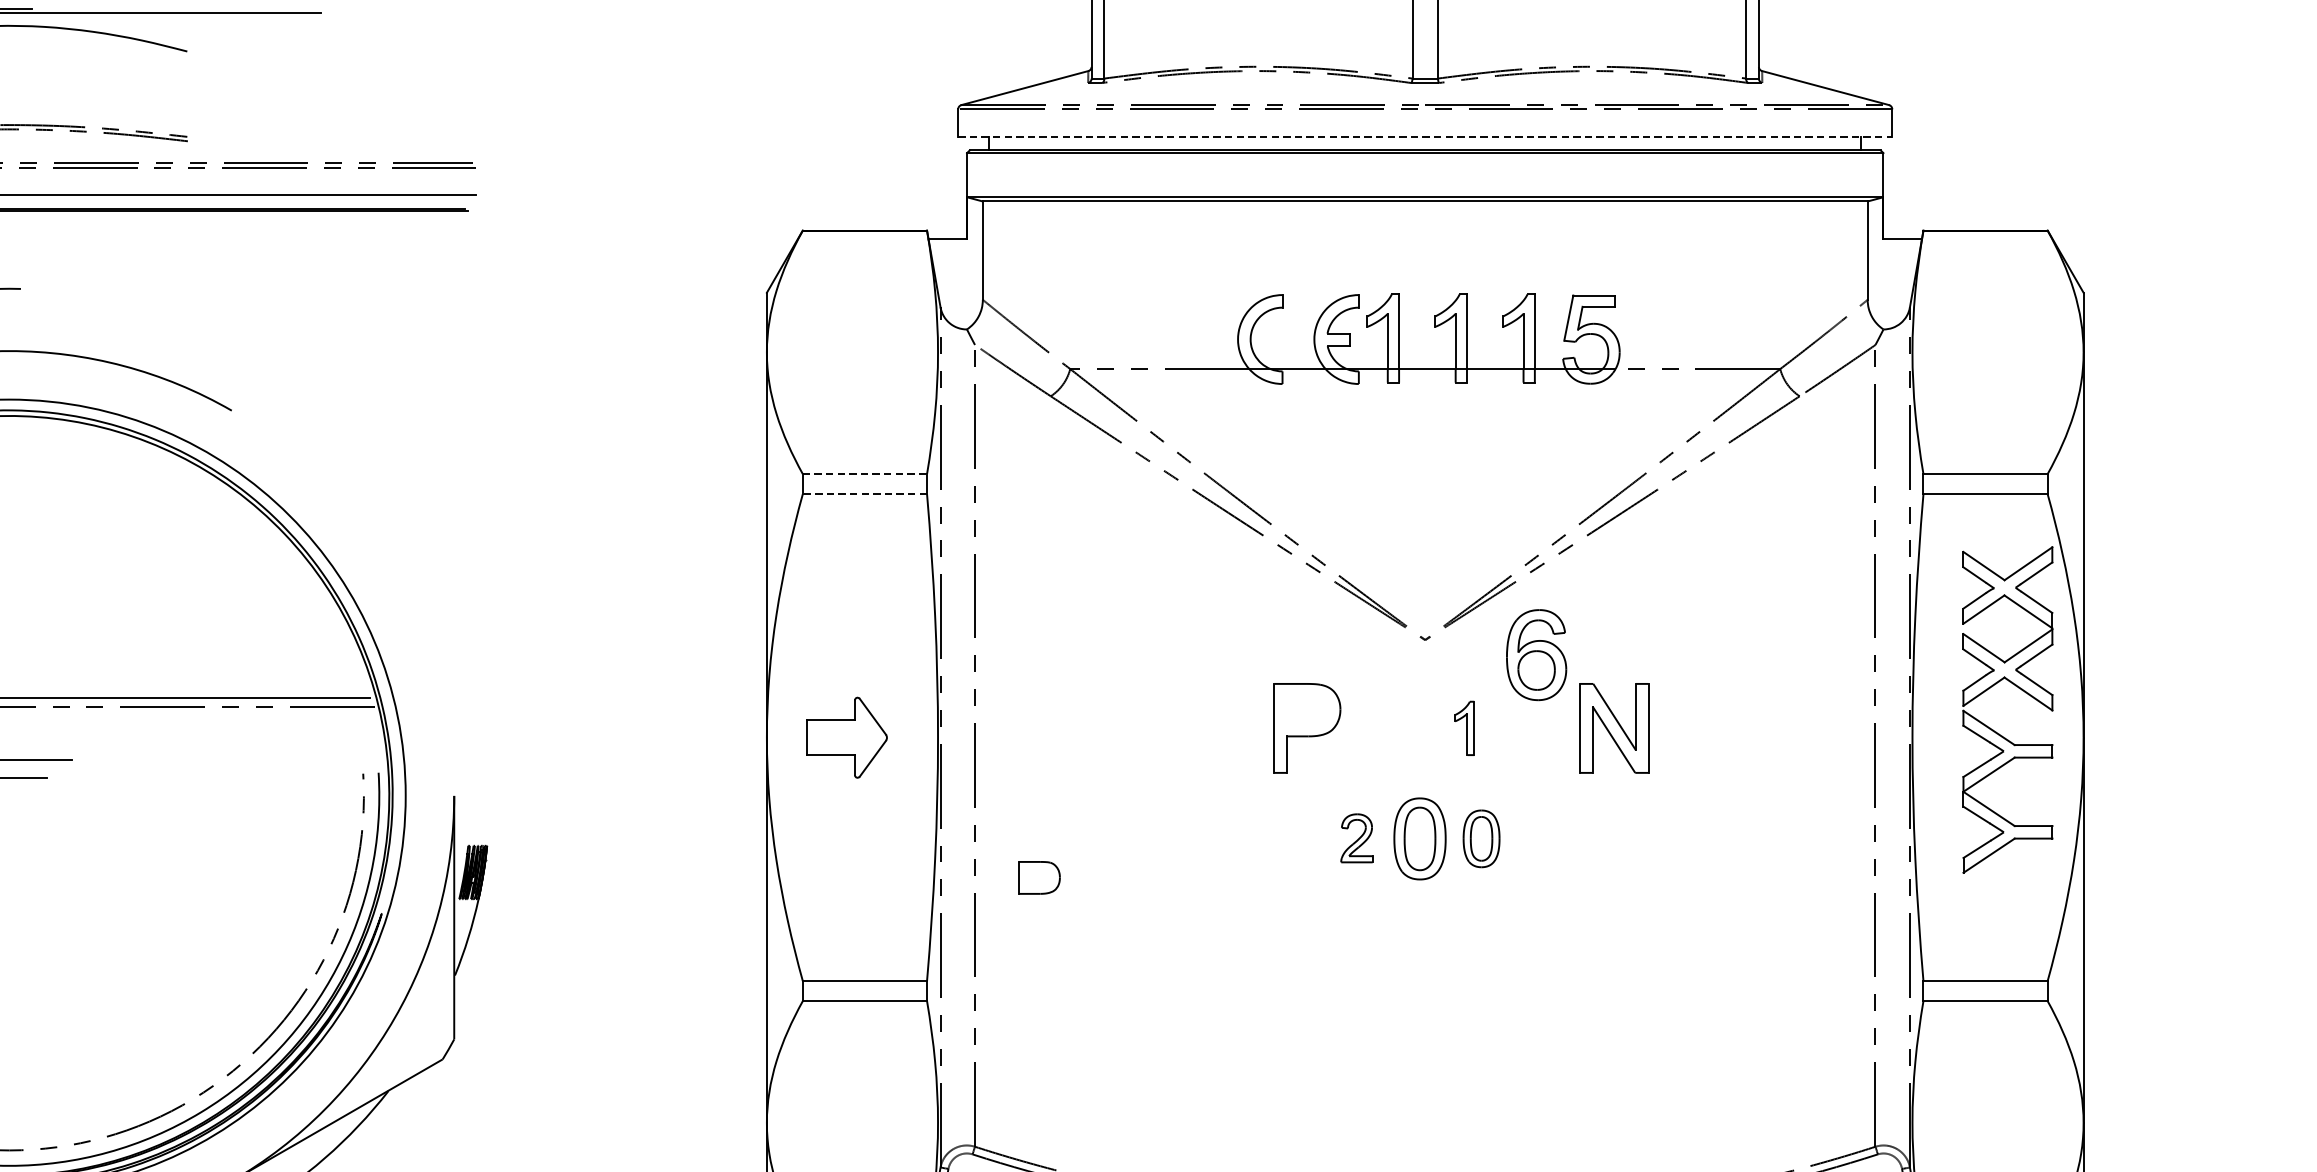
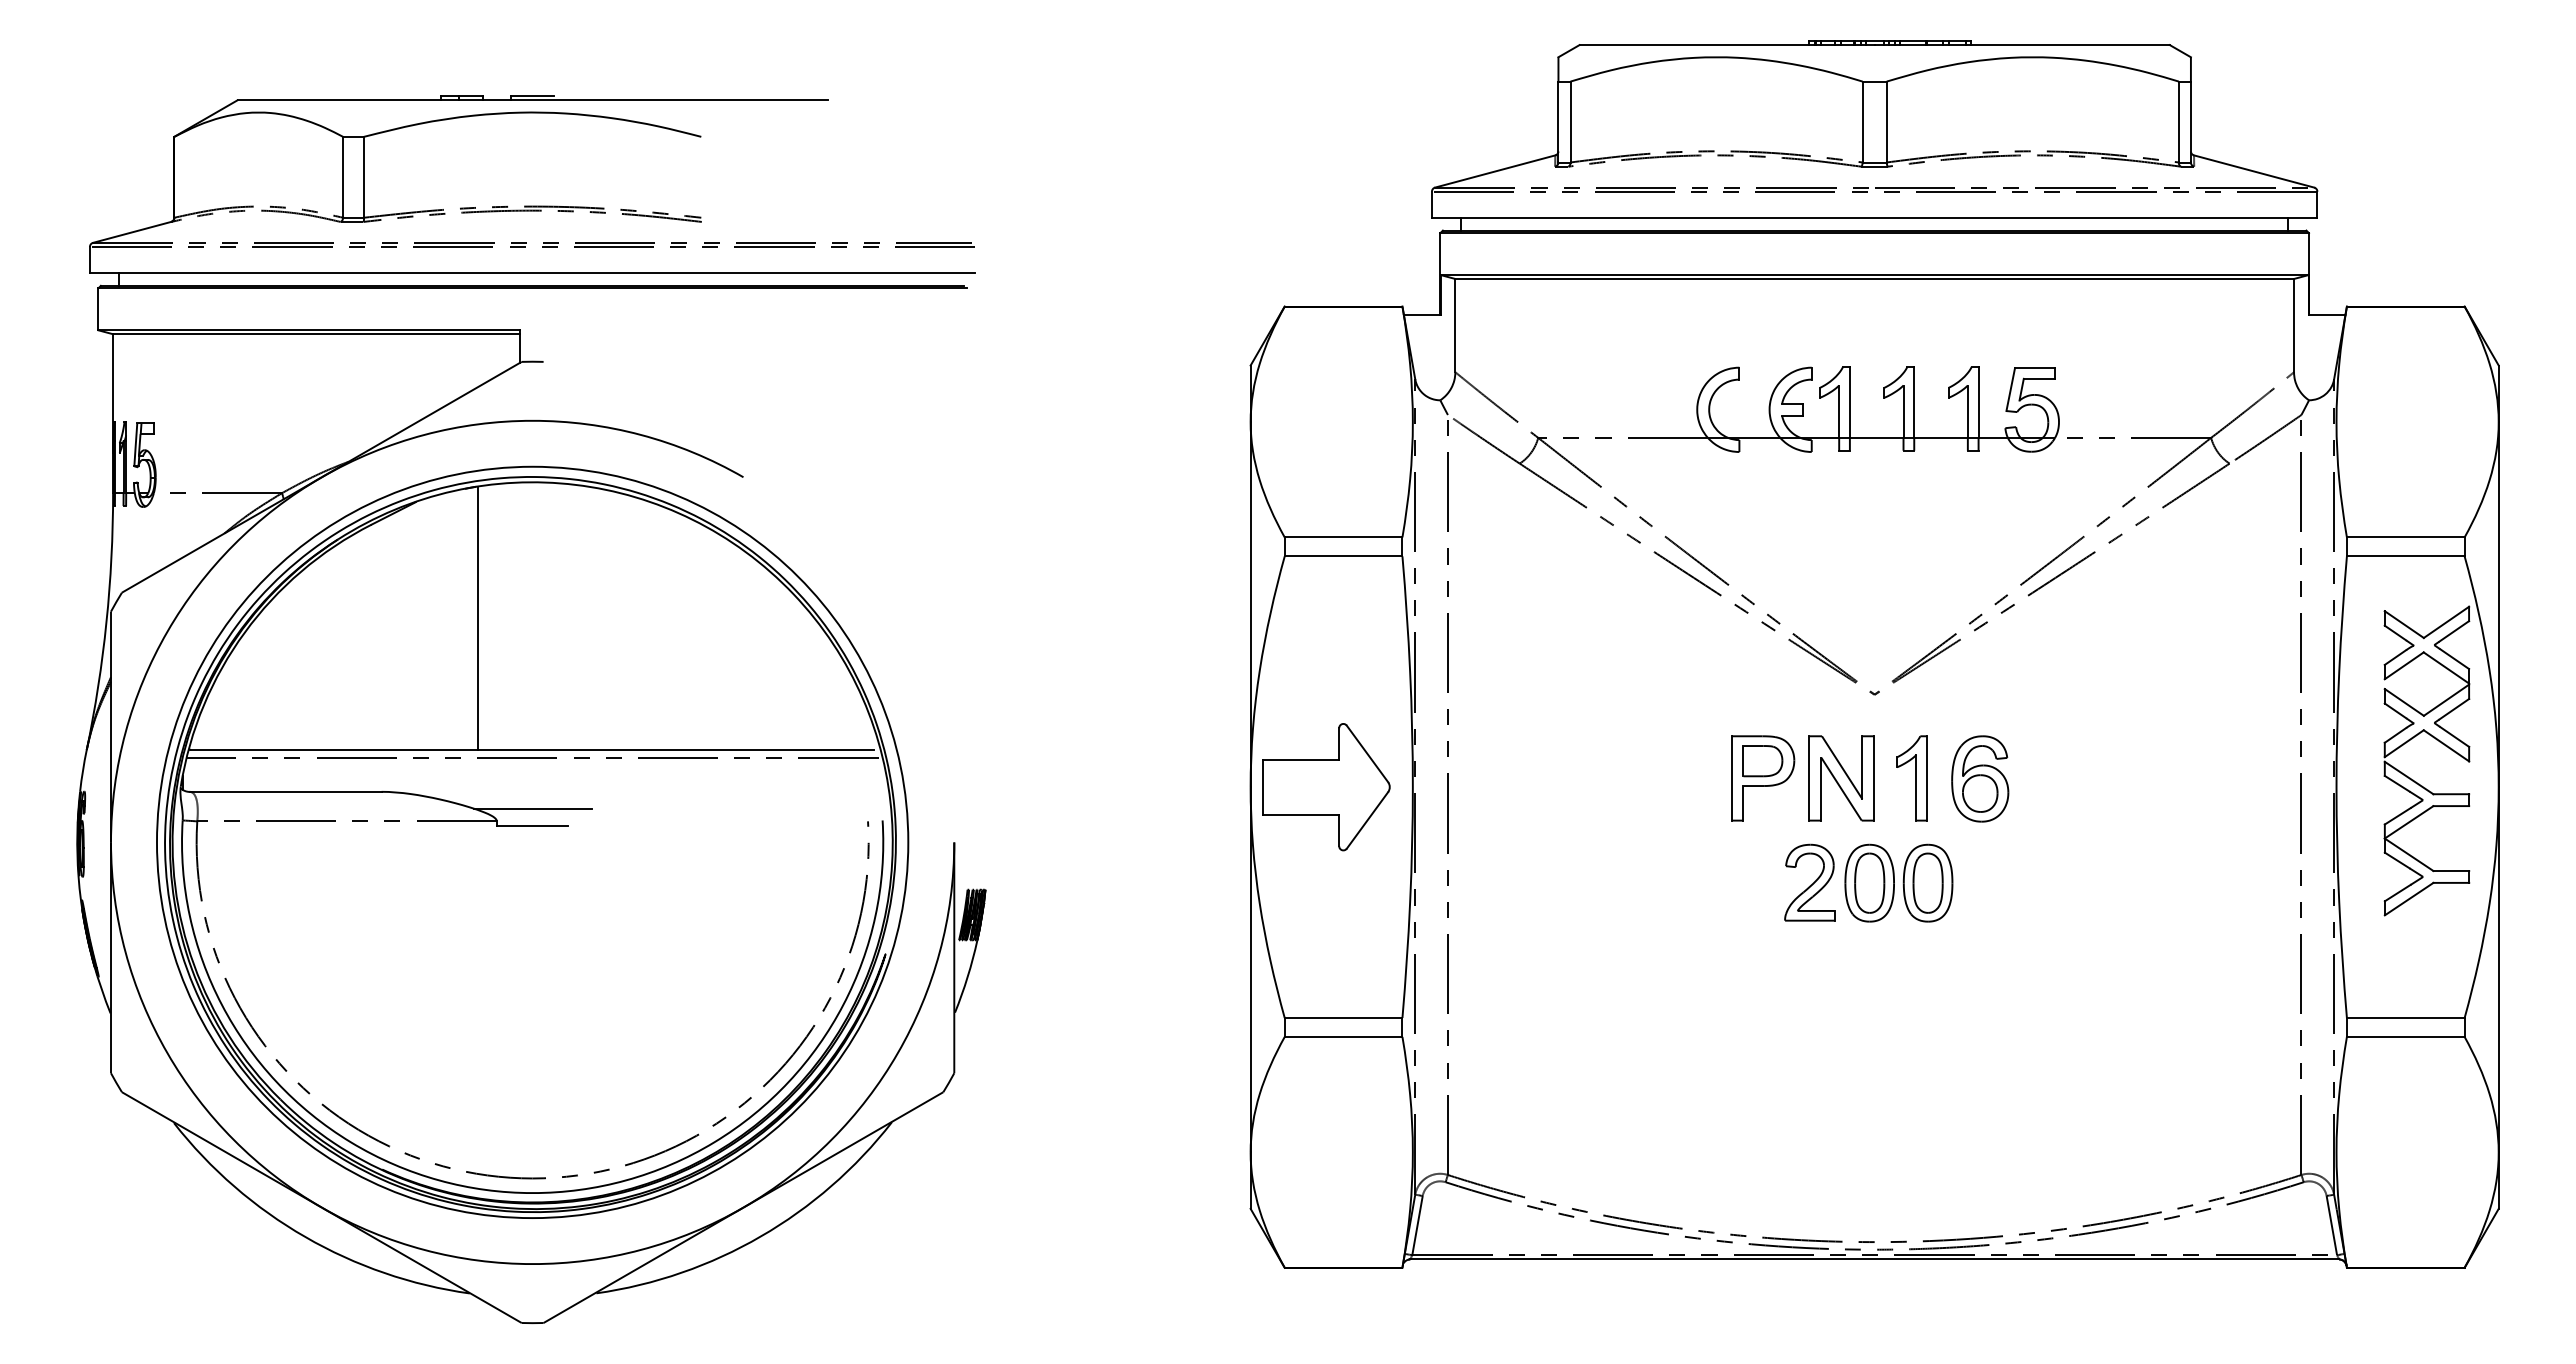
line: (1425, 136) -> (1874, 217), dashed -> solid
line: (864, 474) -> (1343, 537), dashed -> solid
line: (864, 494) -> (1343, 556), dashed -> solid
part: (1536, 654) -> (1980, 778), moved
part: (1464, 728) -> (1911, 778), size x1.67
part: (1613, 728) -> (1841, 778), moved
part: (846, 737) -> (1326, 787), size x1.67
part: (1356, 838) -> (1809, 882), size x1.67
part: (1480, 838) -> (1927, 882), size x1.43
part: (1038, 878) -> (1762, 761), moved

